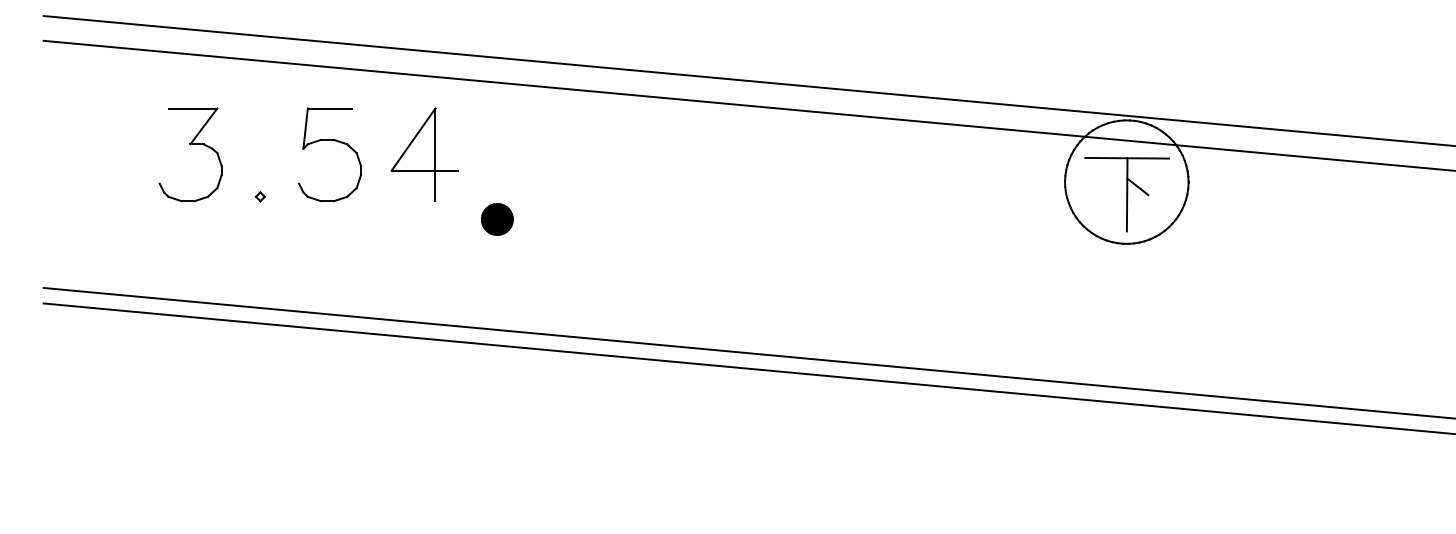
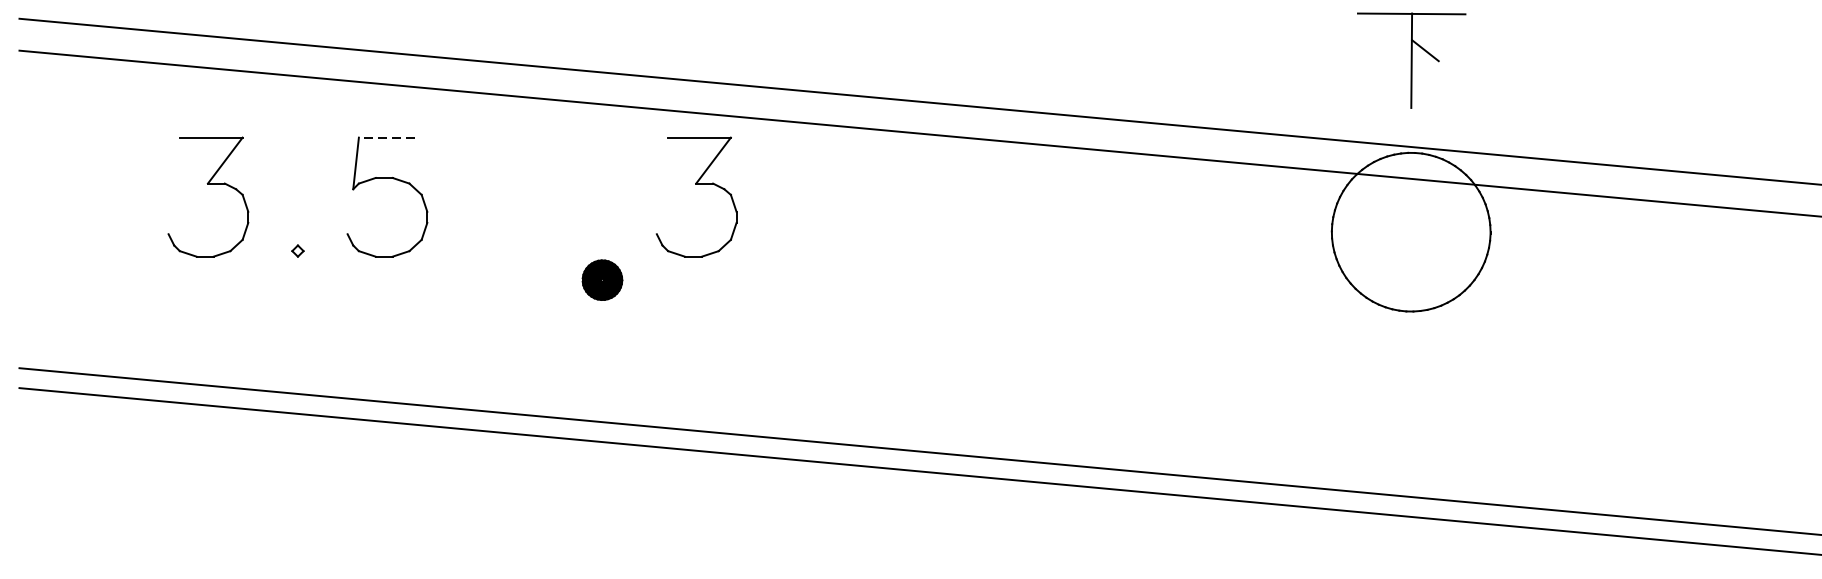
line: (329, 108) -> (386, 137), solid -> dashed
part: (570, 145) -> (696, 185), added
part: (424, 154) -> (508, 196), removed
part: (1126, 194) -> (1410, 60), moved

